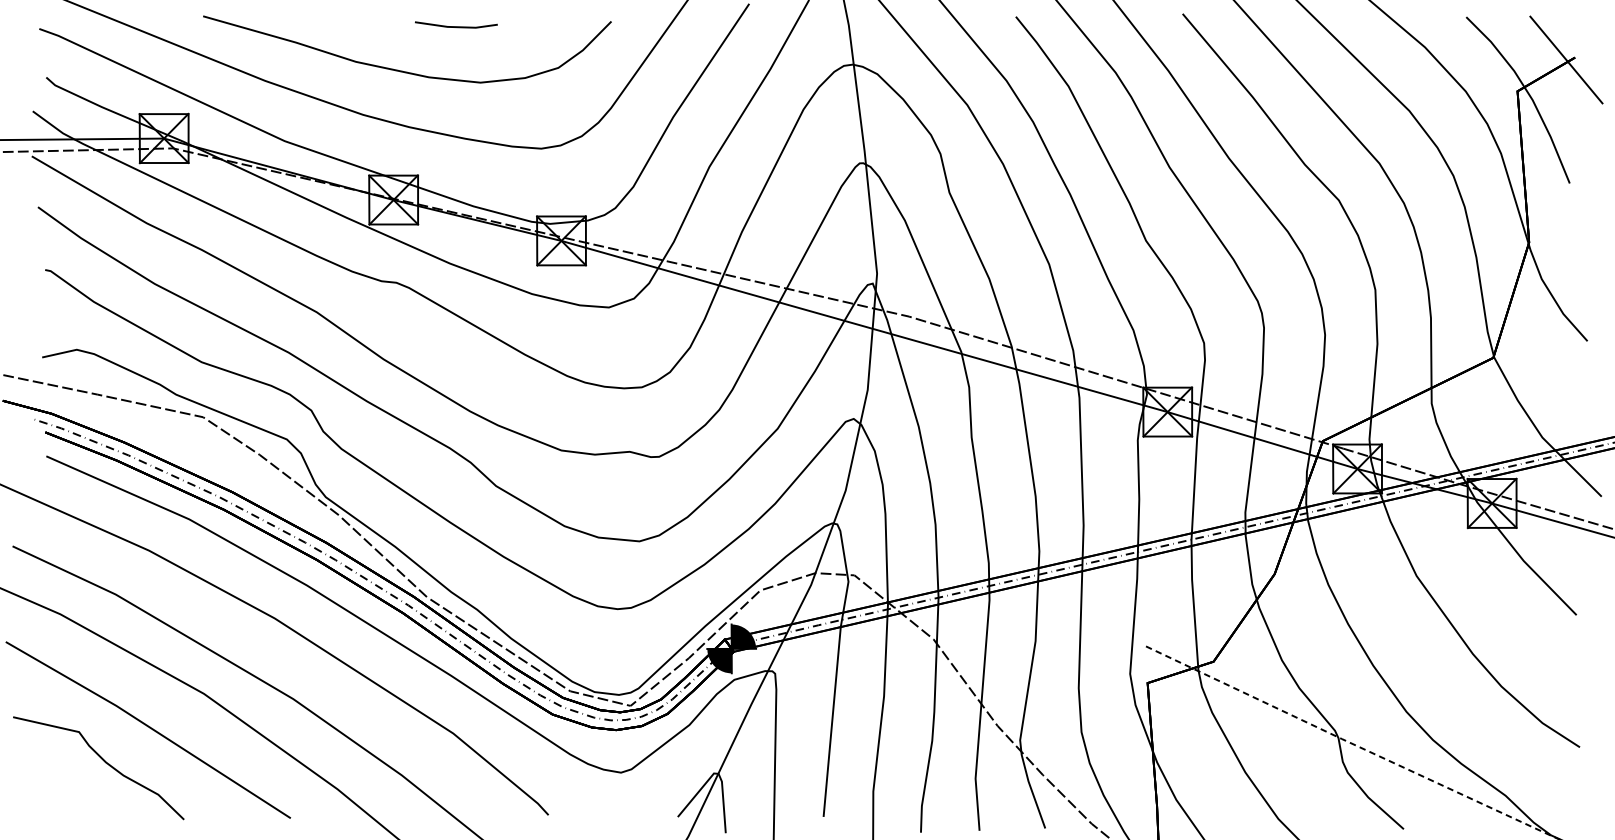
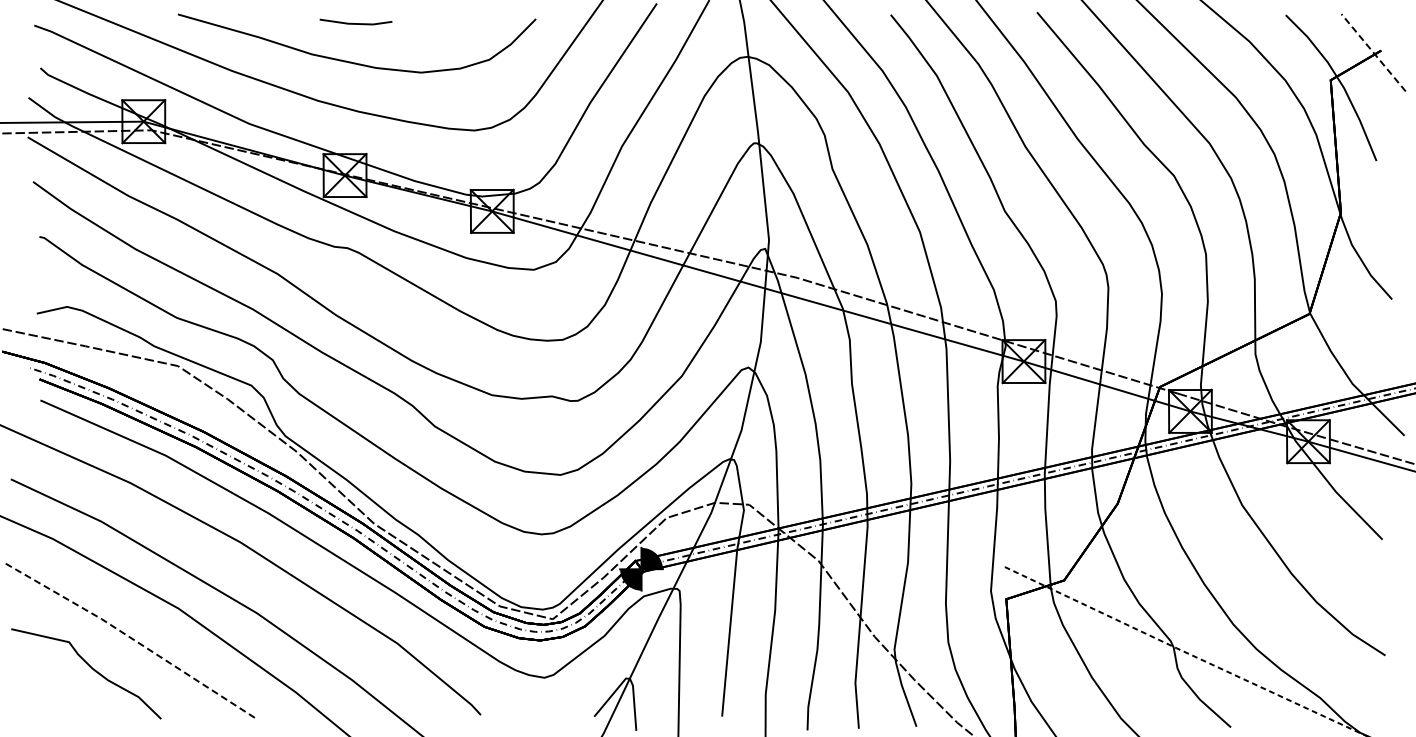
line: (455, 26) -> (355, 23), moved
line: (1566, 59) -> (1373, 52), solid -> dashed
line: (150, 727) -> (131, 638), solid -> dashed

